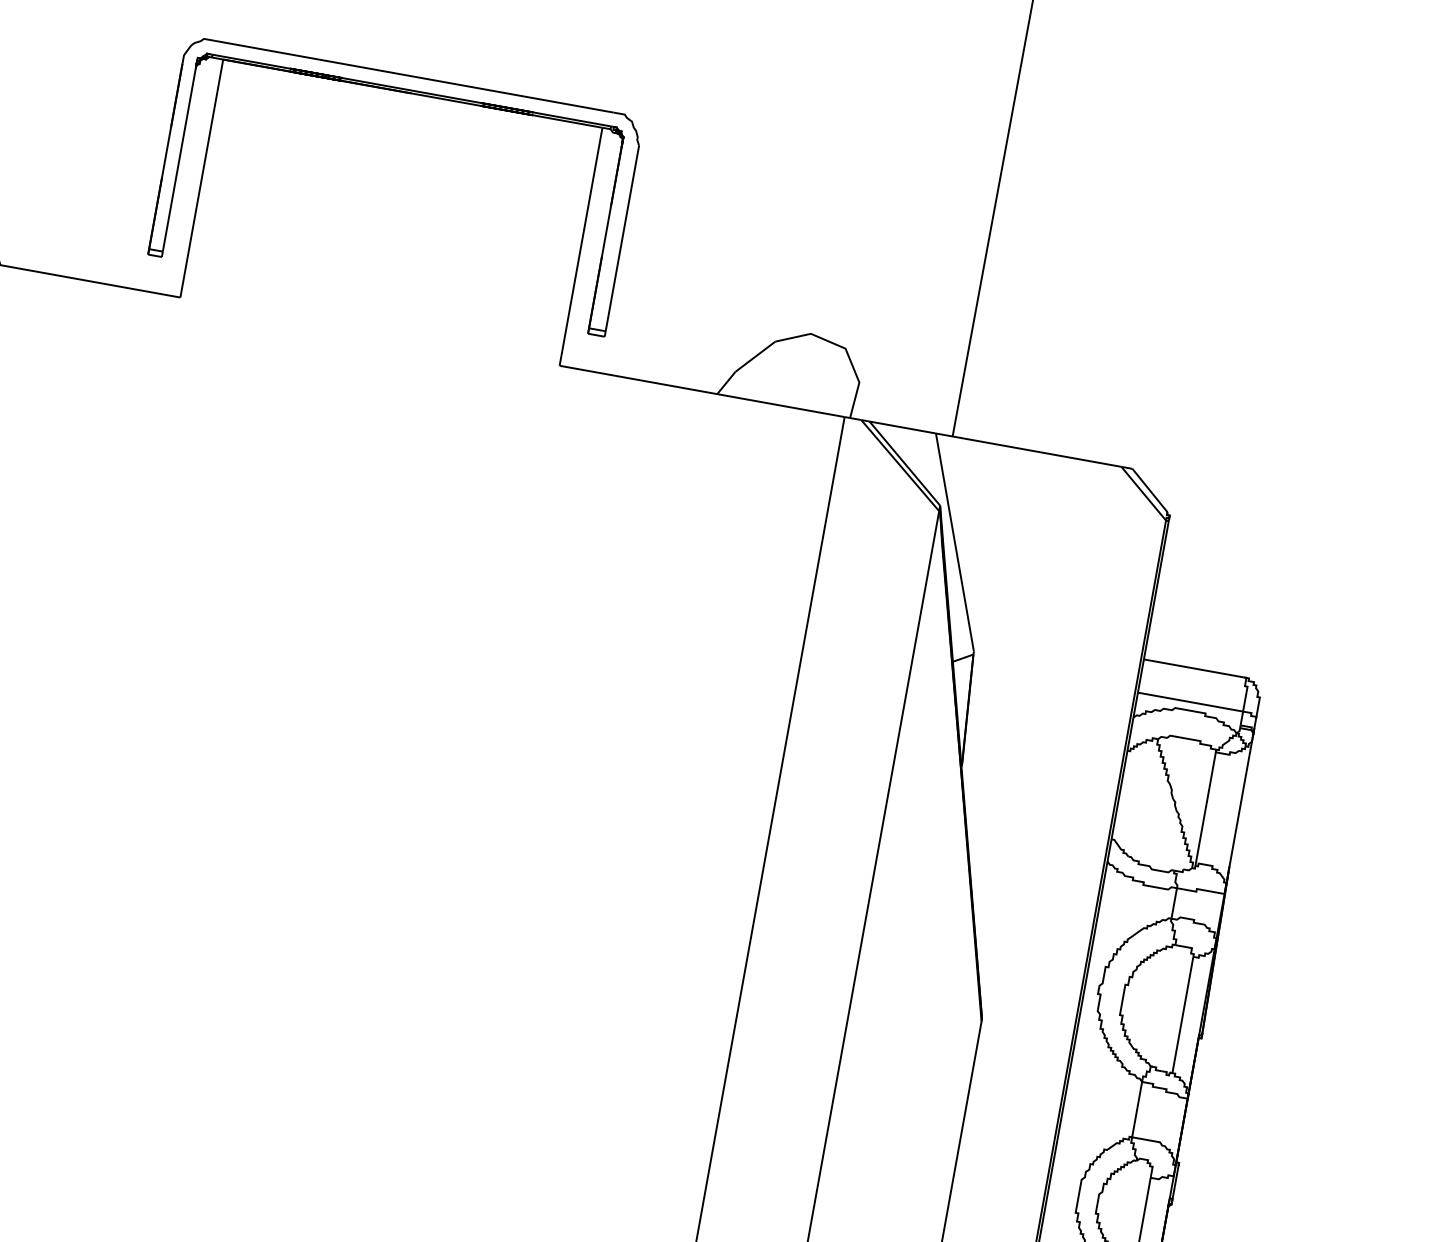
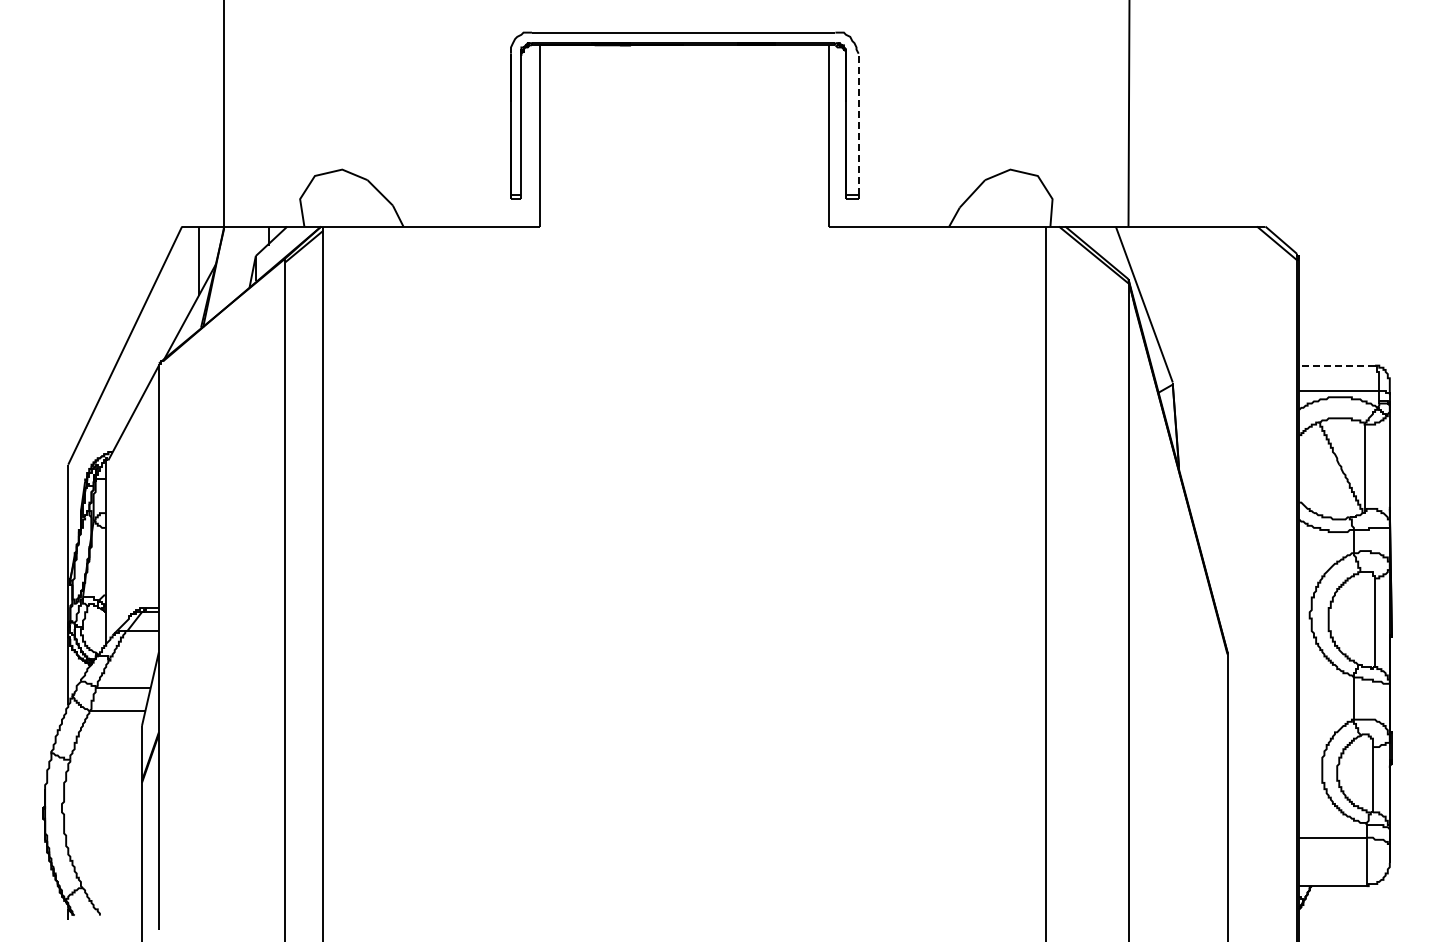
line: (622, 238) -> (858, 124), solid -> dashed
line: (1194, 668) -> (1337, 365), solid -> dashed

